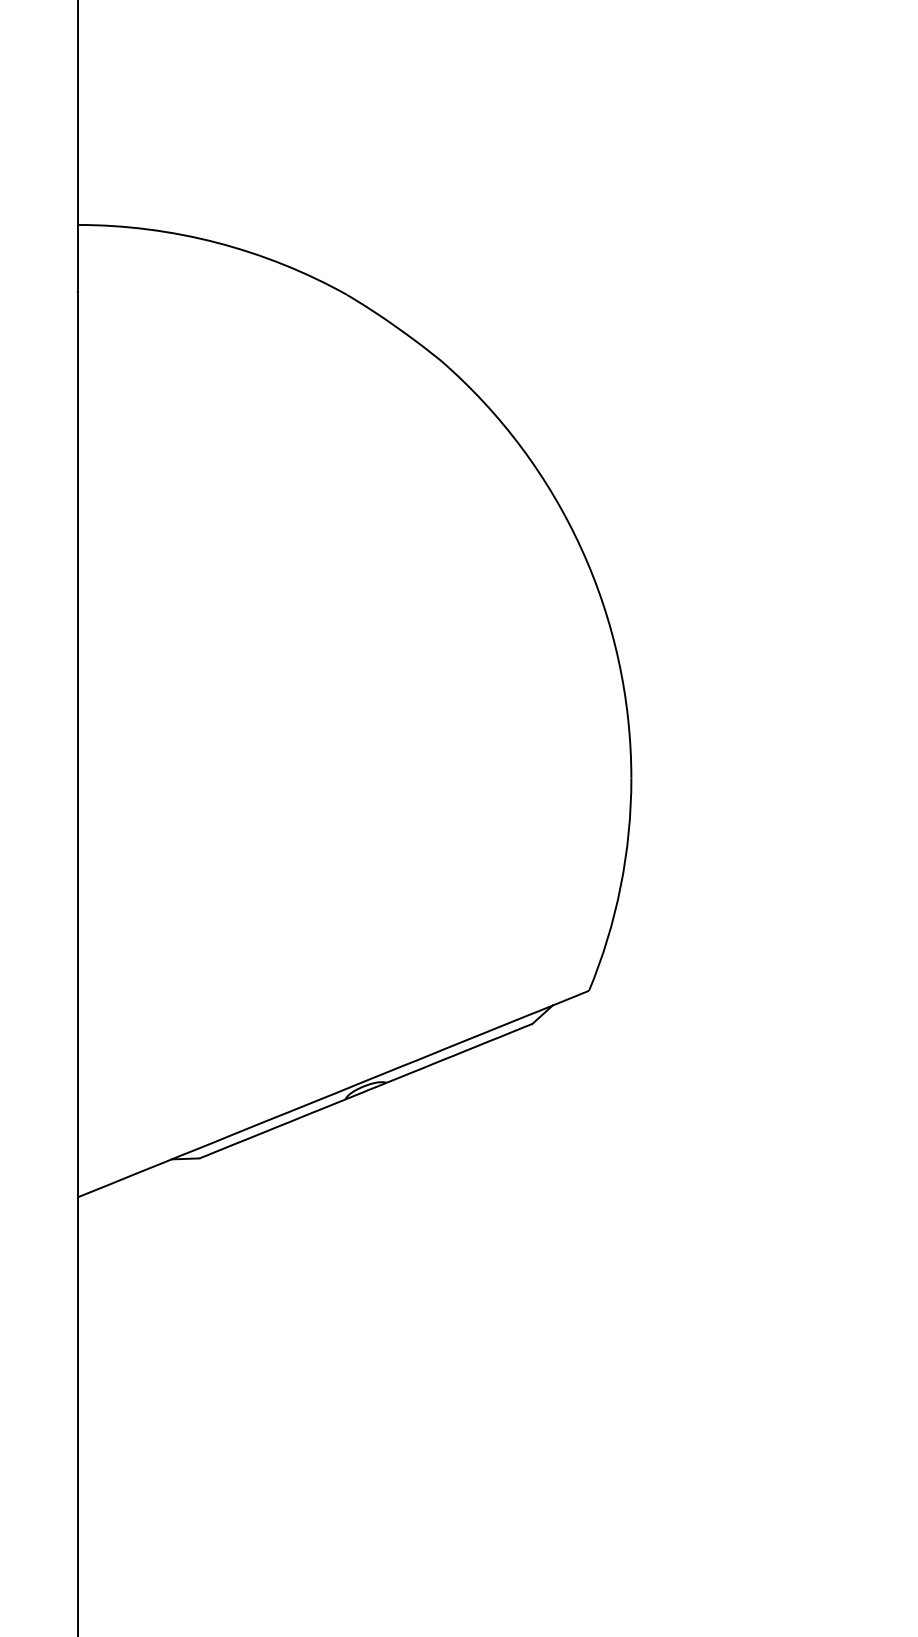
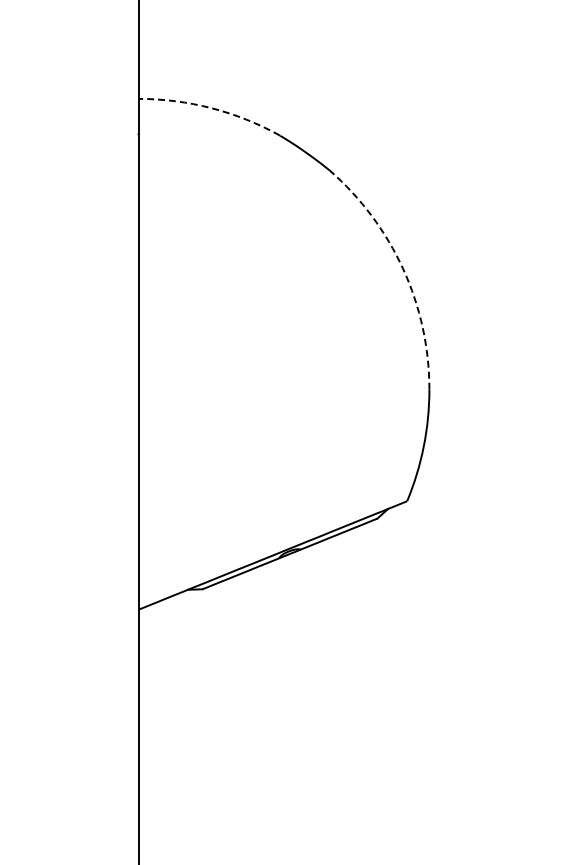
arc: (216, 243) -> (211, 108), solid -> dashed
arc: (582, 549) -> (403, 269), solid -> dashed

